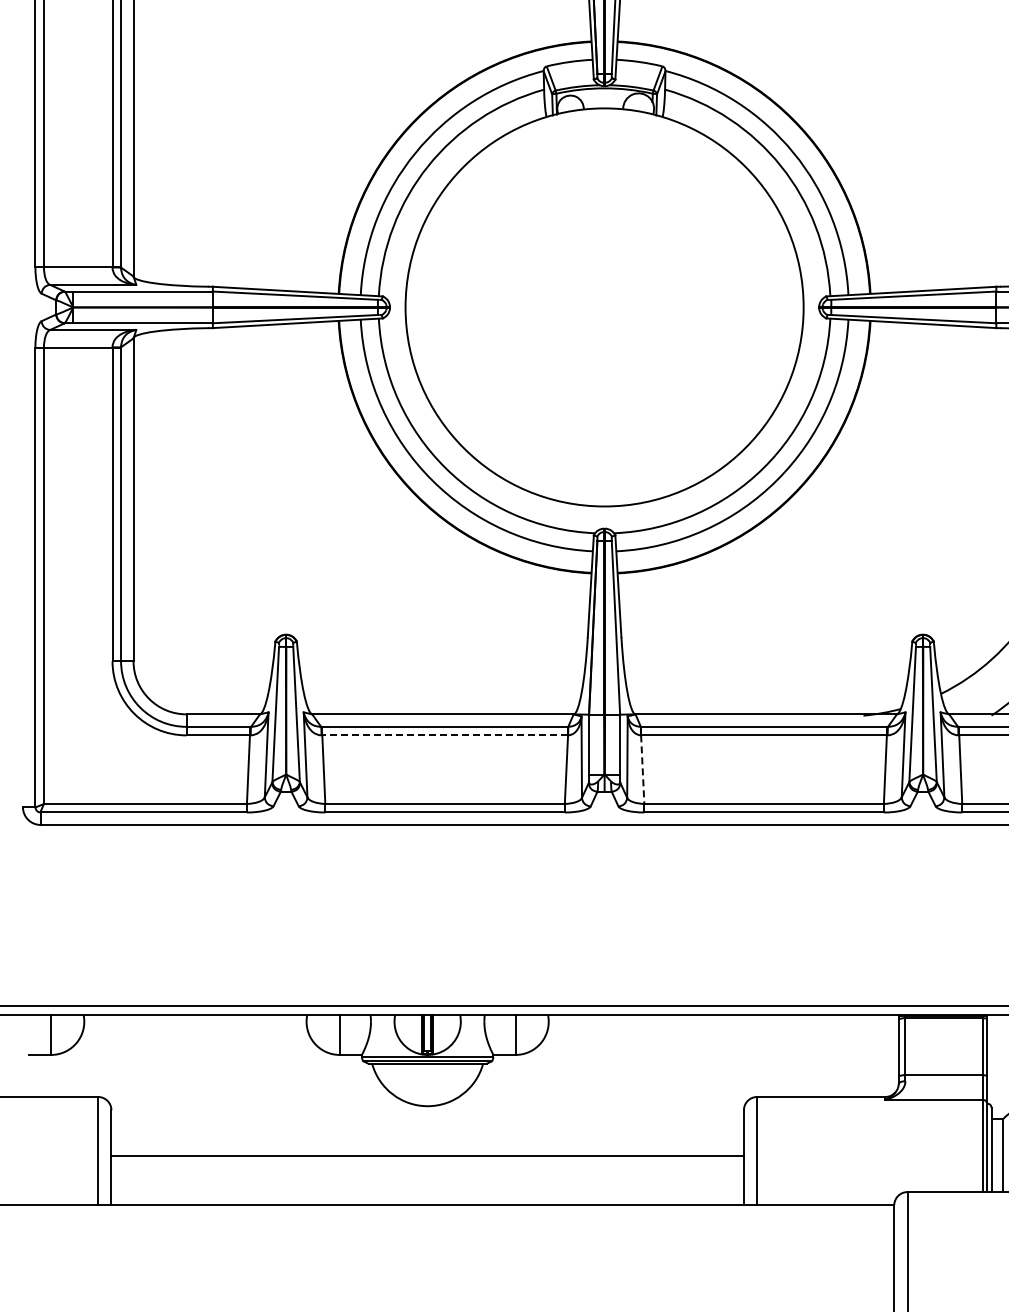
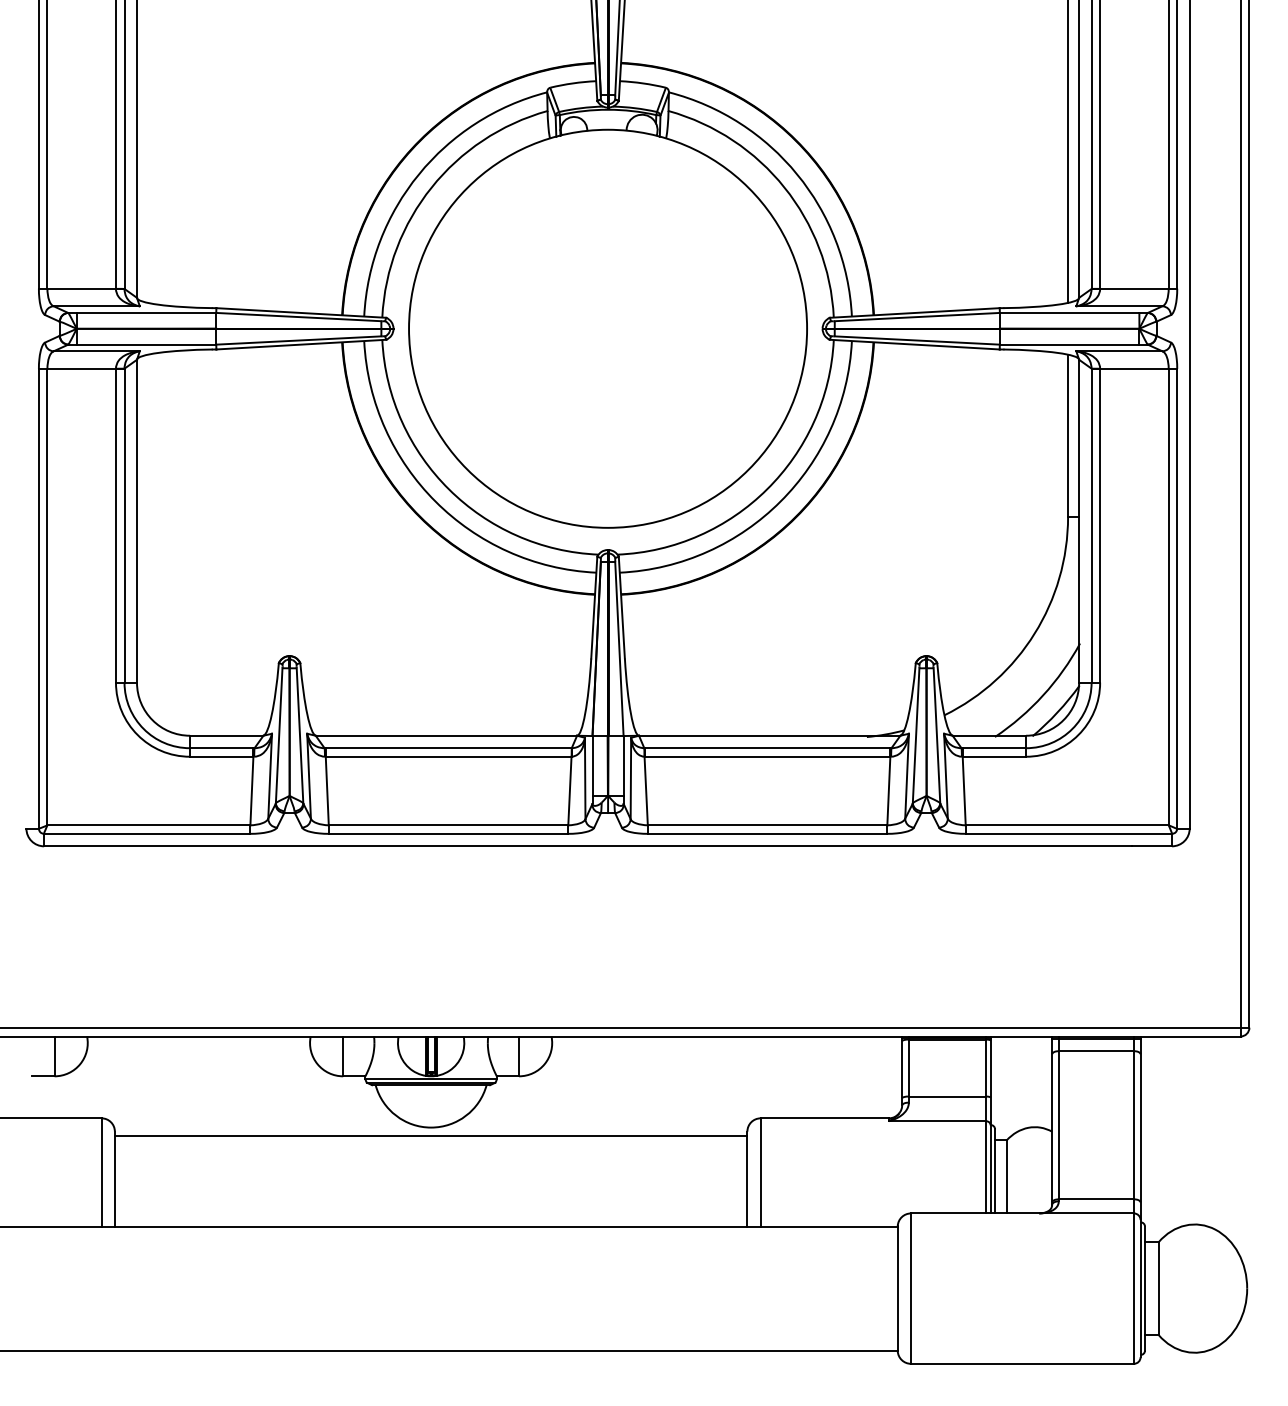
line: (445, 735) -> (448, 756), dashed -> solid
line: (643, 770) -> (646, 791), dashed -> solid
line: (427, 1156) -> (430, 1136), moved

